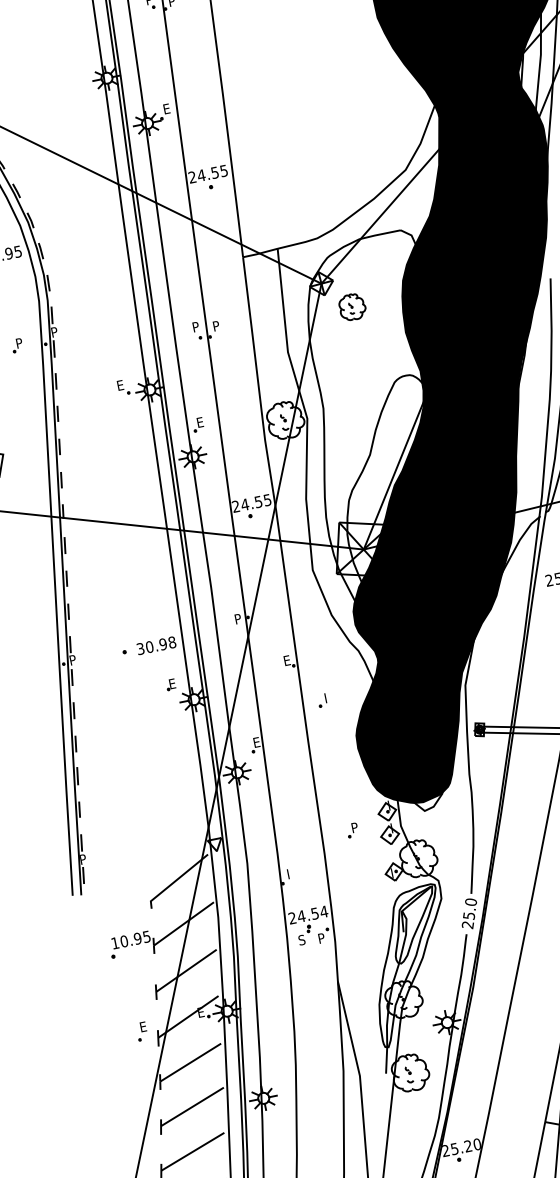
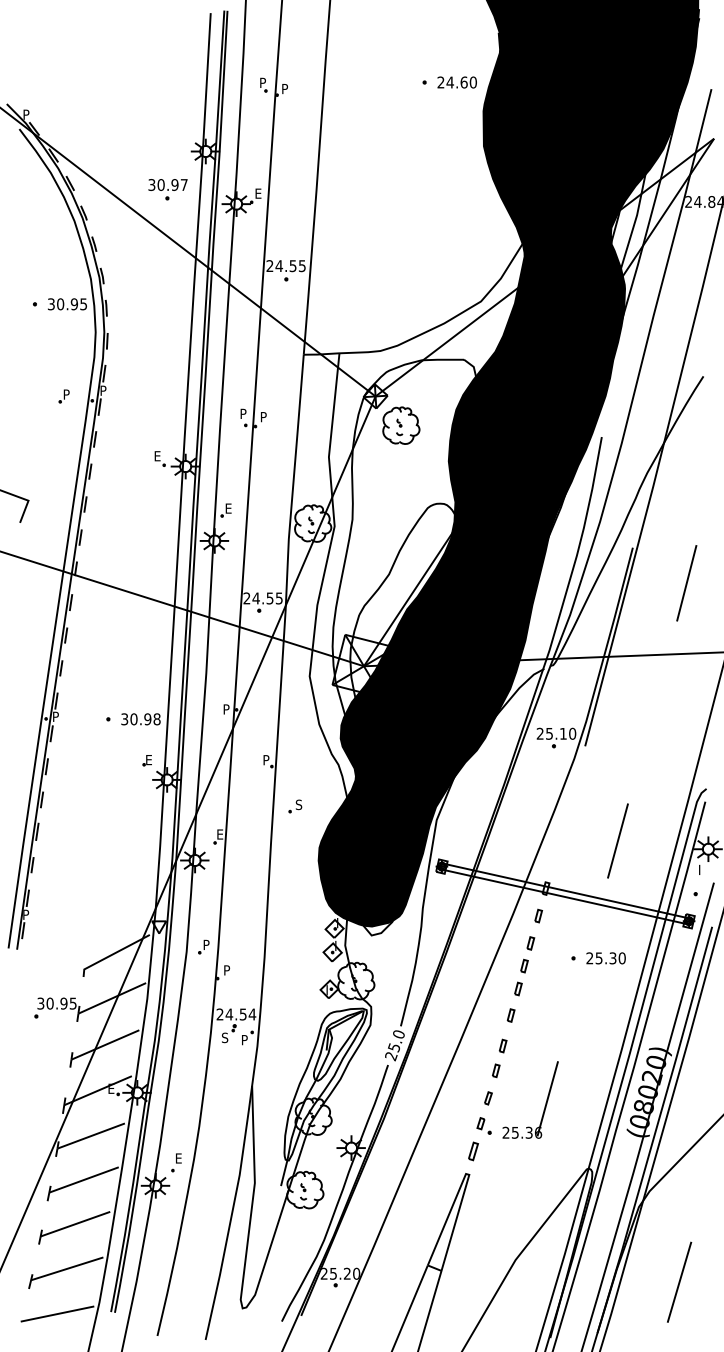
part: (77, 122) -> (167, 189), added
part: (352, 306) -> (401, 425), size x1.43
text: (287, 660) -> (266, 760), E -> P
text: (327, 697) -> (298, 804), I -> S
part: (352, 829) -> (203, 946), moved
text: (290, 871) -> (227, 968), I -> P
text: (114, 943) -> (40, 1003), 10.95 -> 30.95
part: (141, 1031) -> (176, 1162), moved

